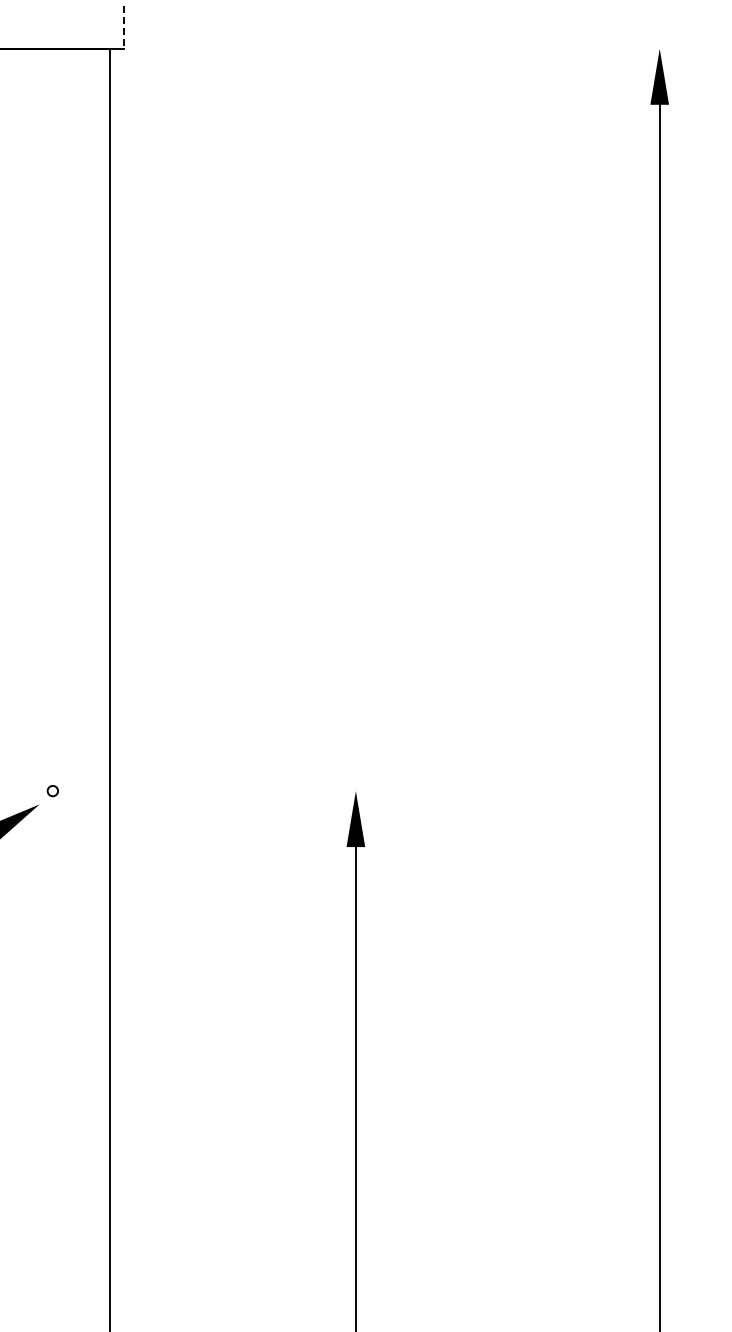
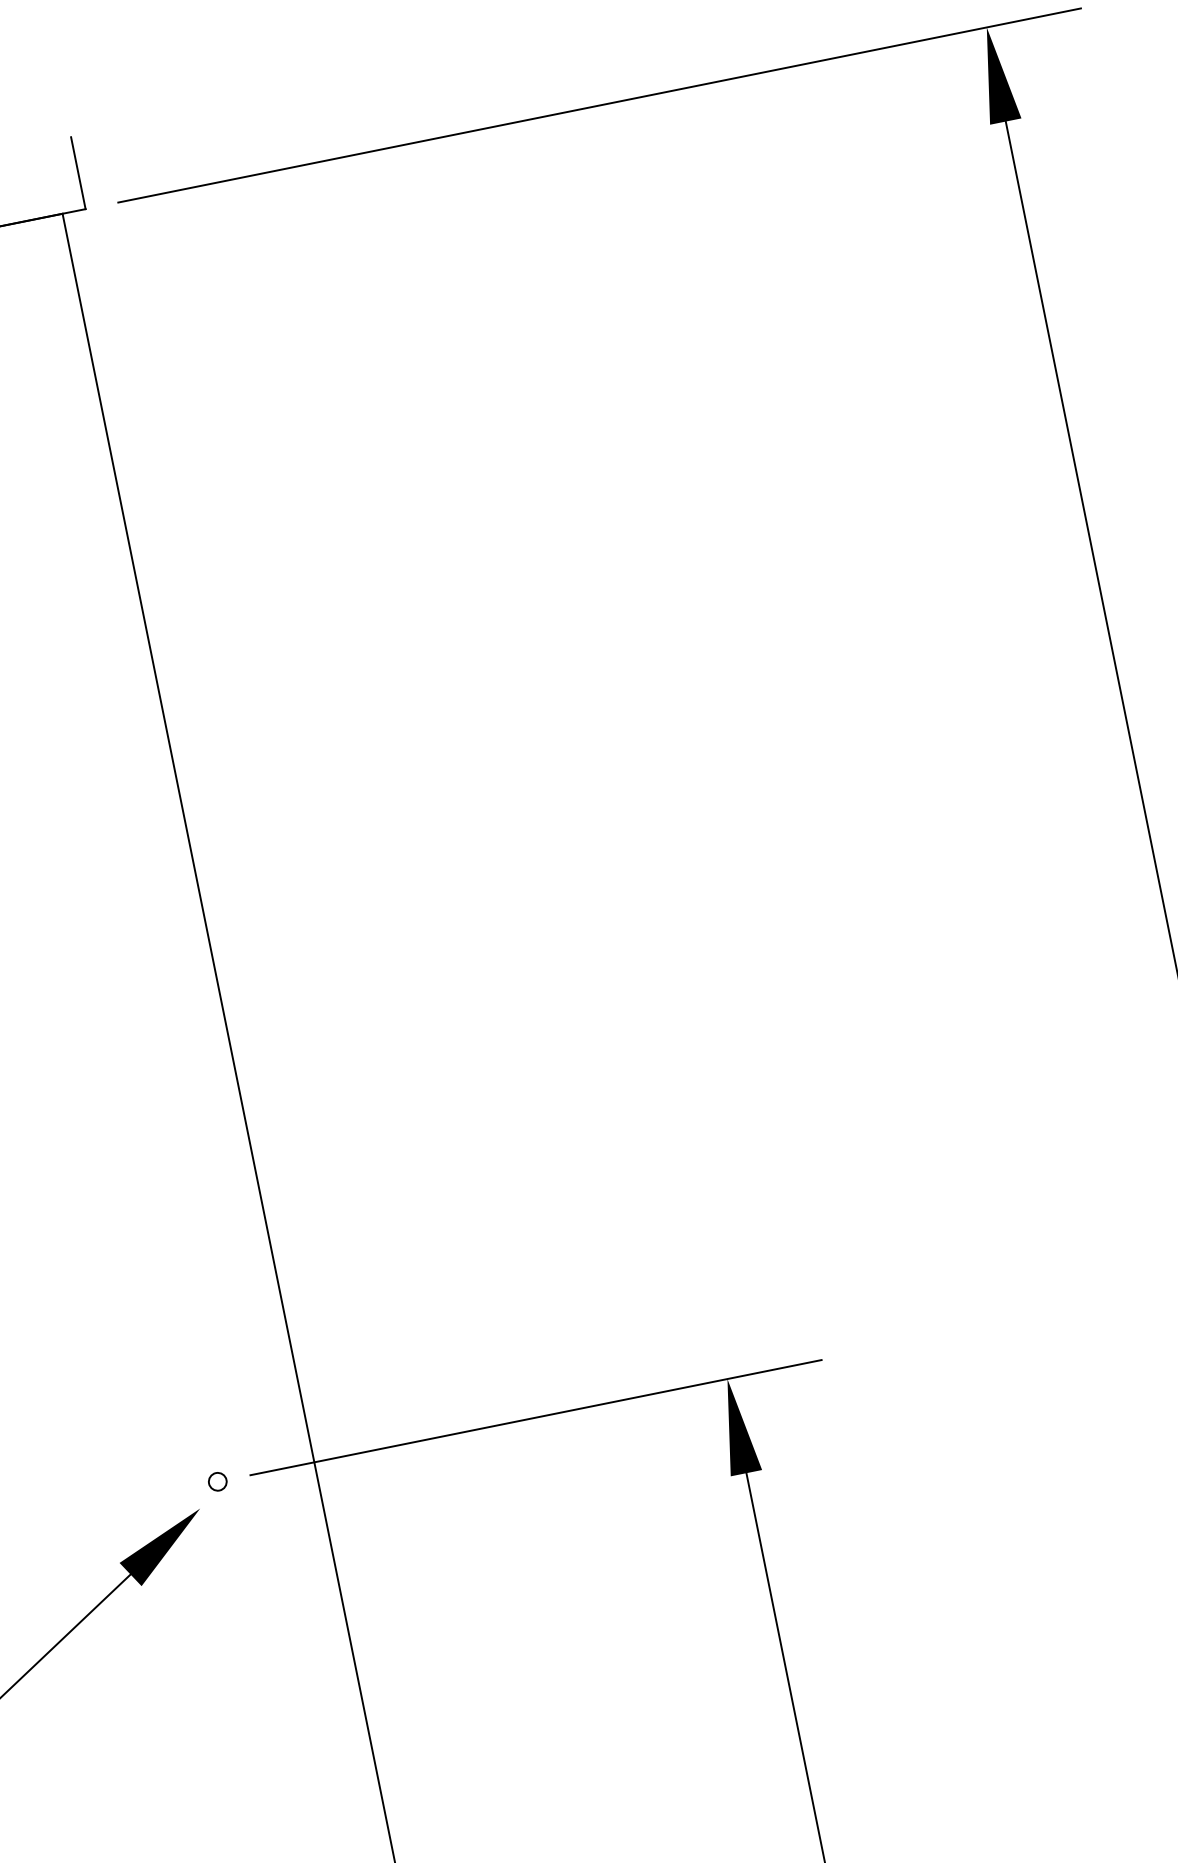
line: (123, 27) -> (77, 173), dashed -> solid
line: (429, 48) -> (599, 104), added
line: (241, 791) -> (535, 1418), added

